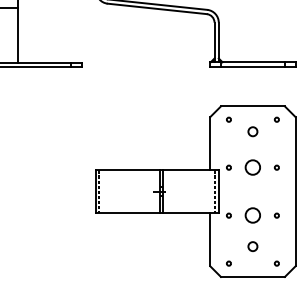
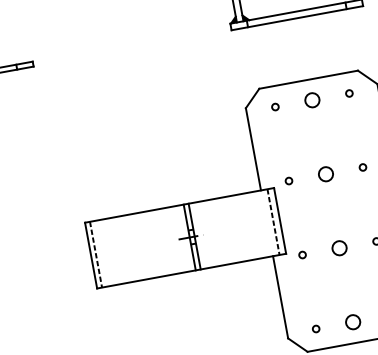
circle: (252, 131) -> (311, 100), moved
circle: (252, 167) -> (325, 174), size x0.62
circle: (252, 215) -> (338, 248), size x0.62
circle: (252, 246) -> (352, 322), moved

